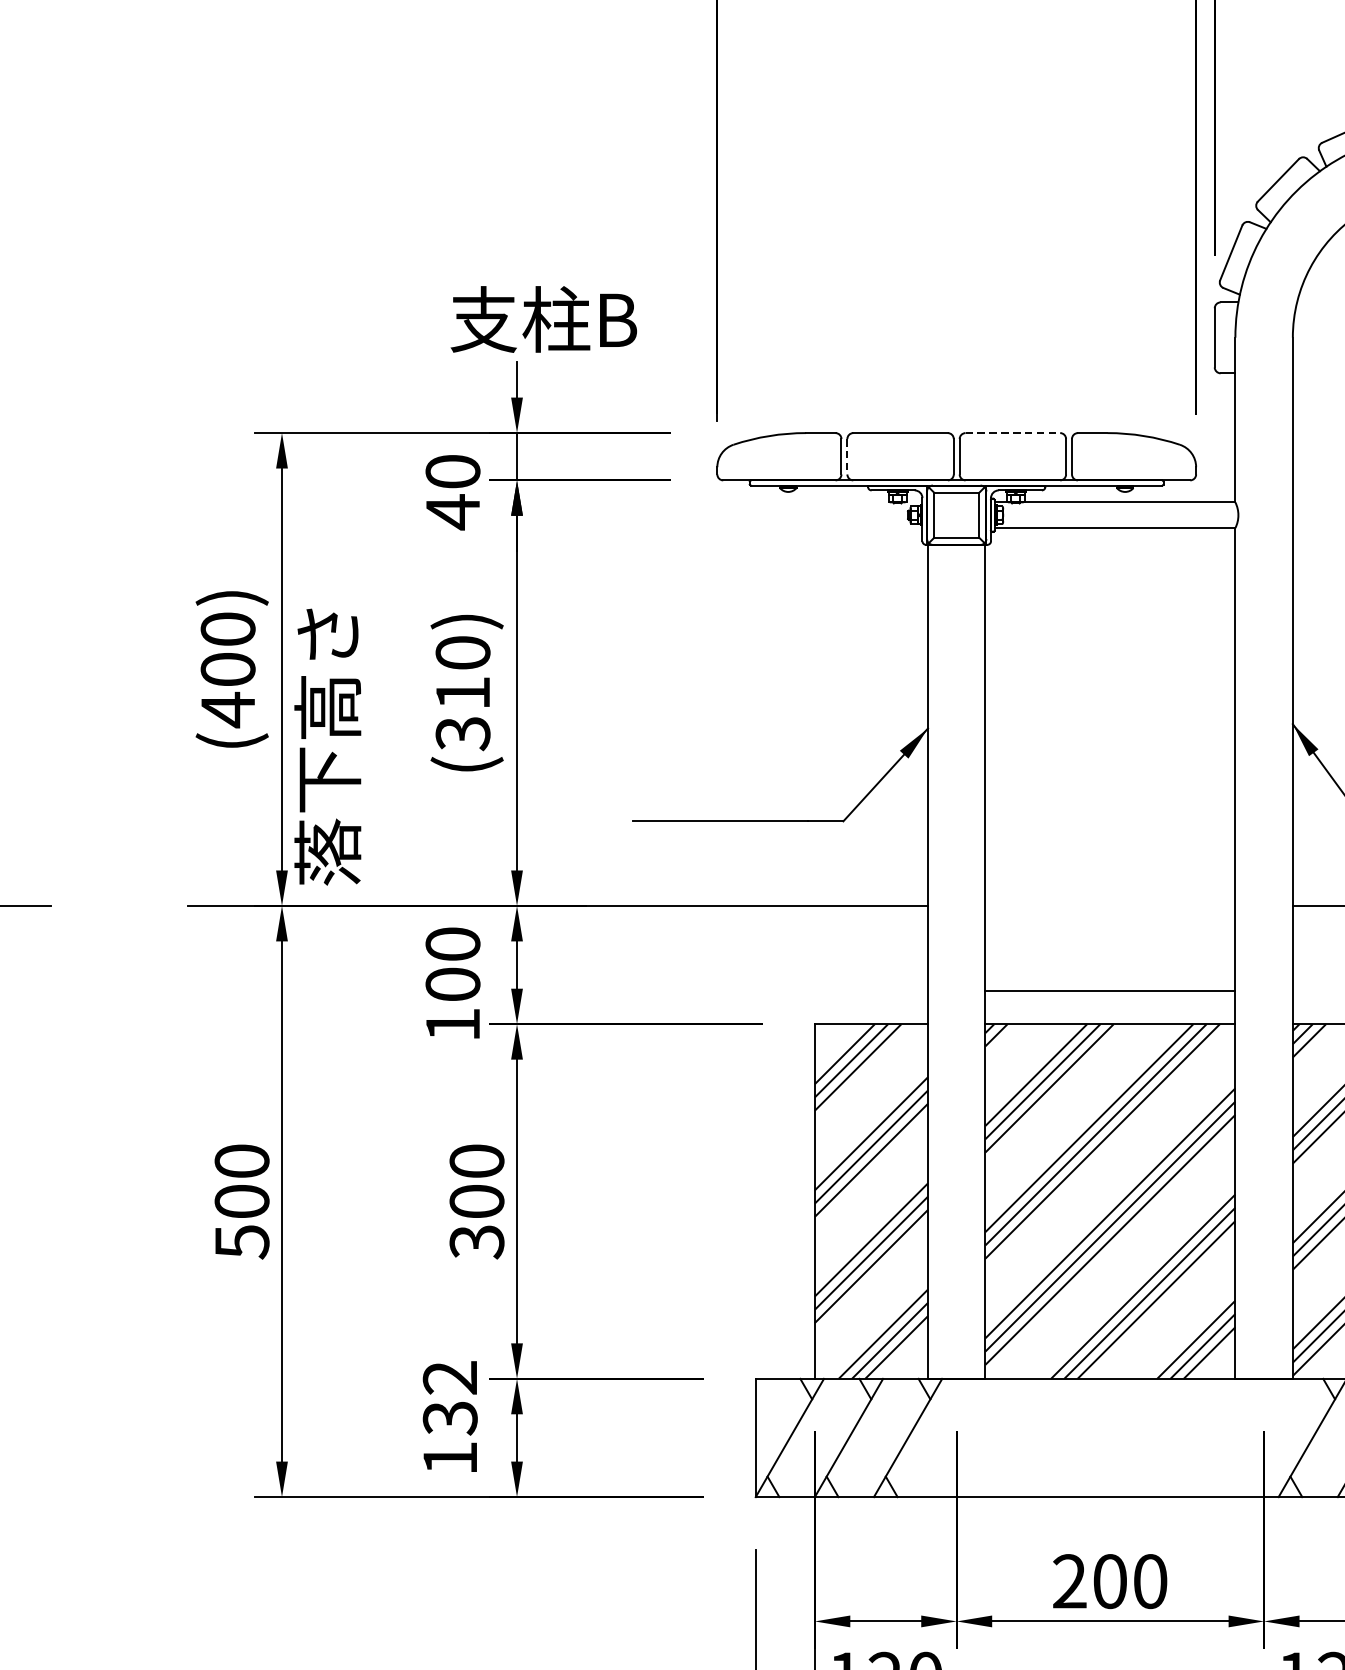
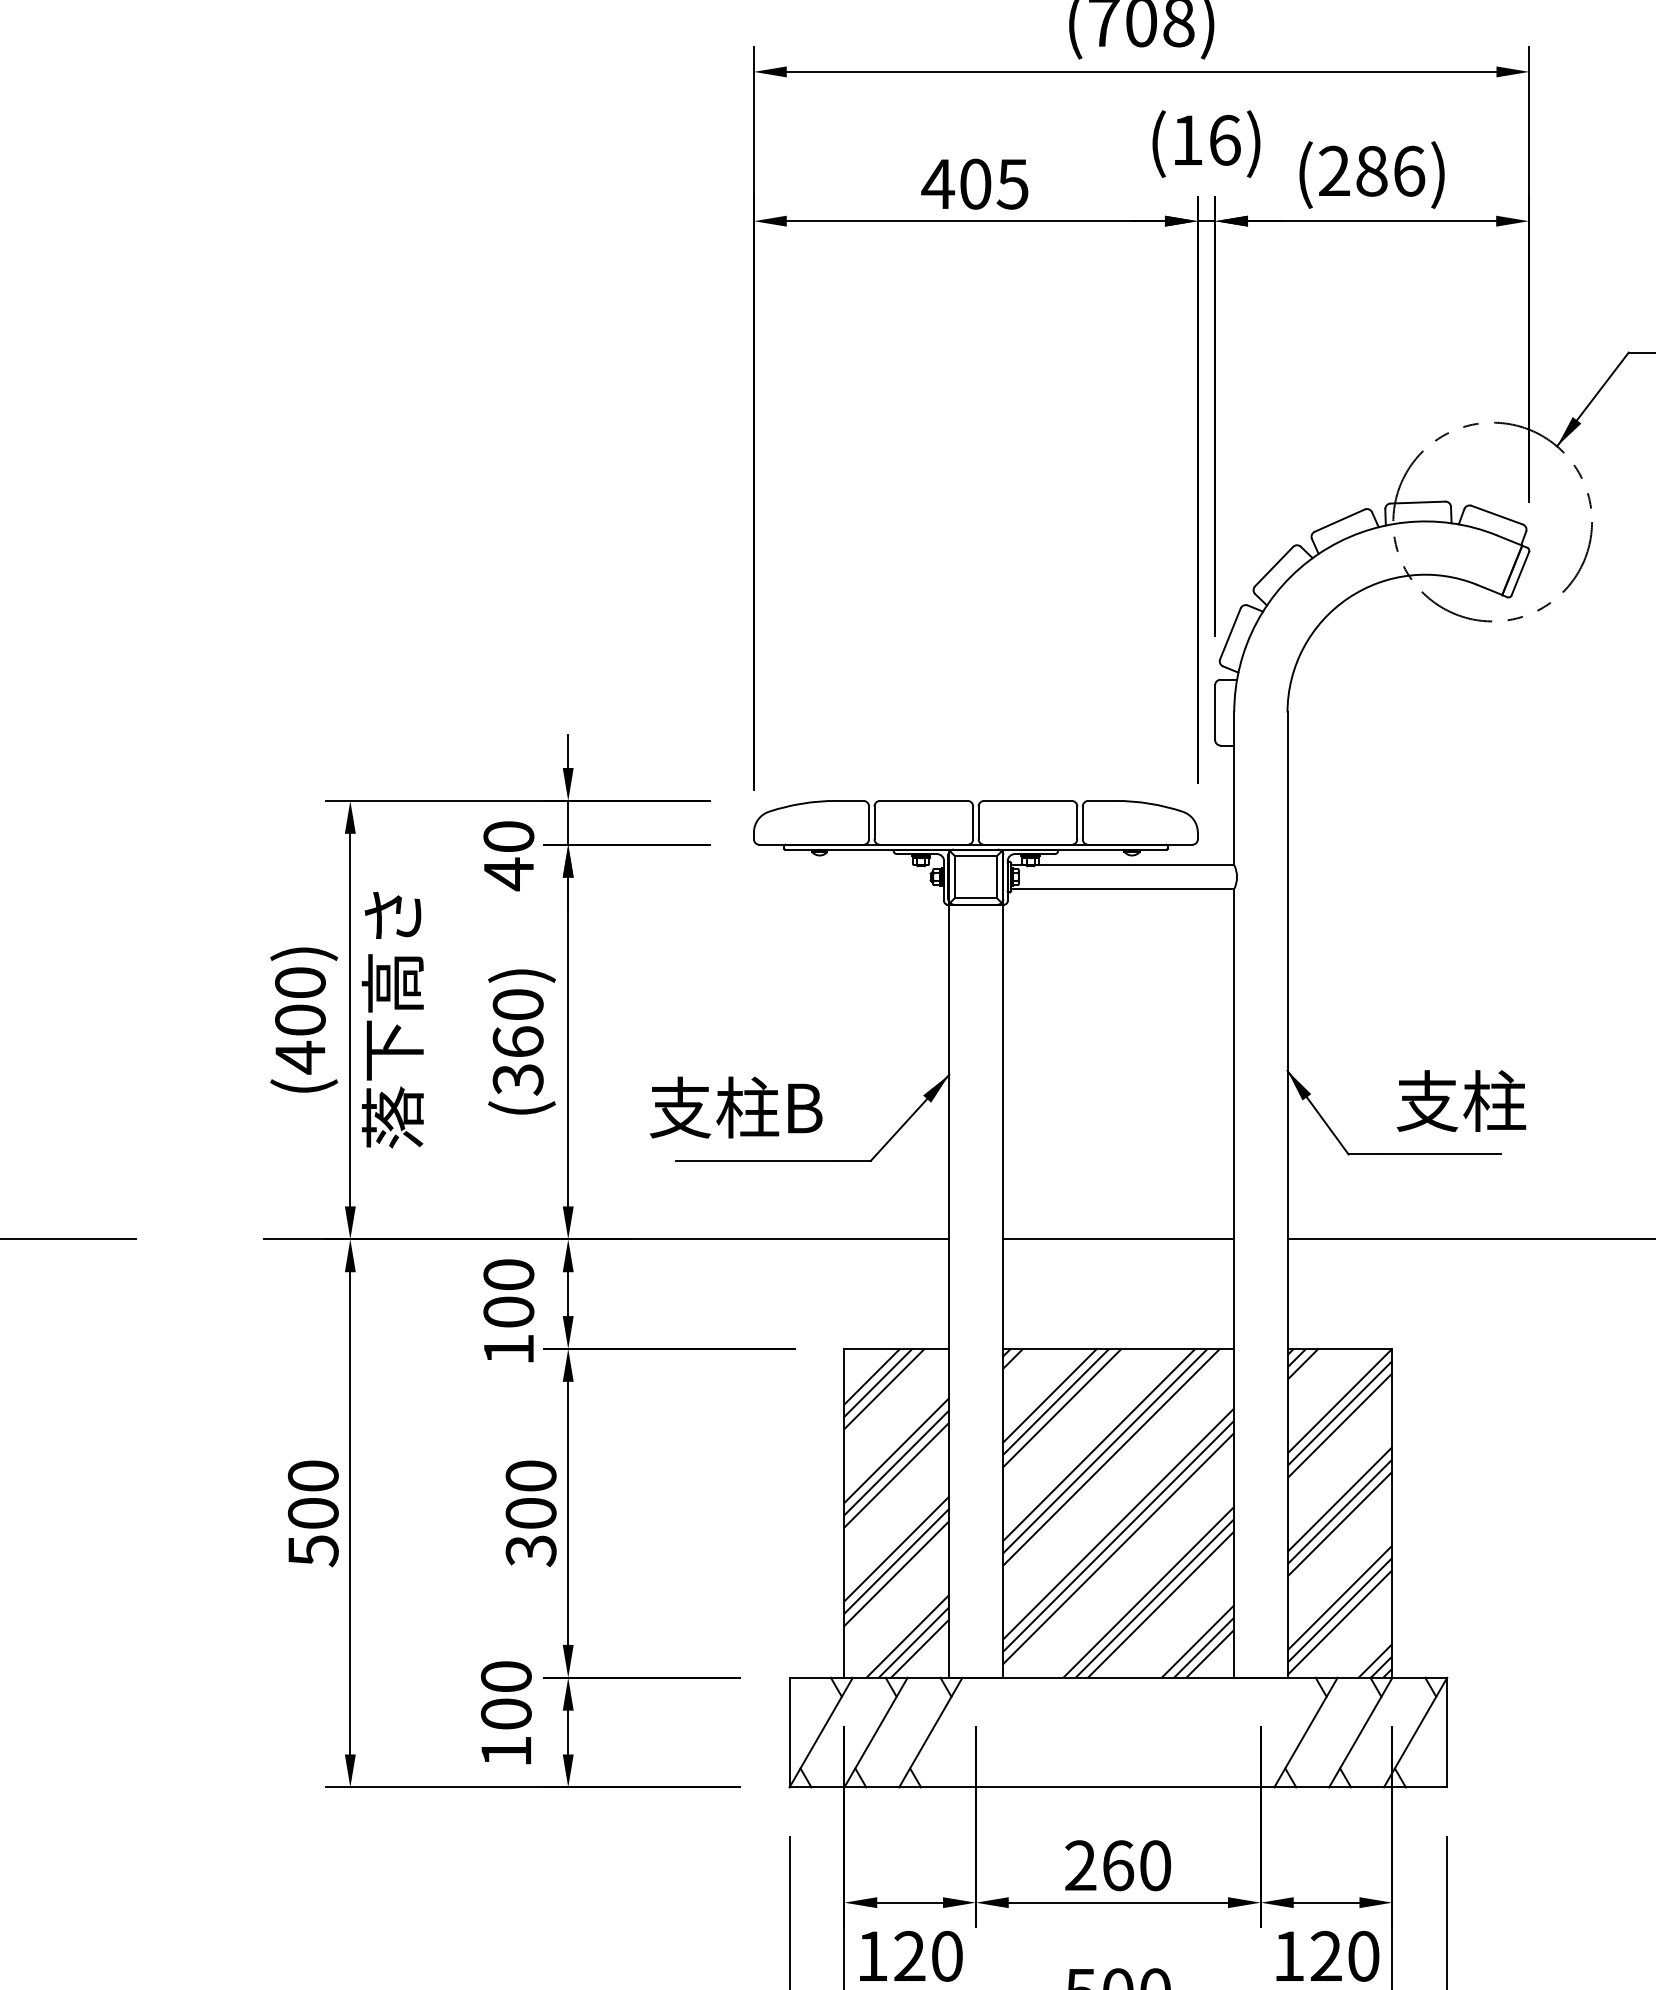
text: (543, 319) -> (735, 1107), moved
line: (1012, 432) -> (1027, 800), dashed -> solid
line: (847, 457) -> (874, 823), dashed -> solid
text: (462, 692) -> (517, 1041), (310) -> (360)
text: (327, 746) -> (392, 1019), moved
line: (1110, 991) -> (1118, 1239), moved
text: (450, 1397) -> (506, 1695), 132 -> 100
text: (1110, 1581) -> (1118, 1865), 200 -> 260

